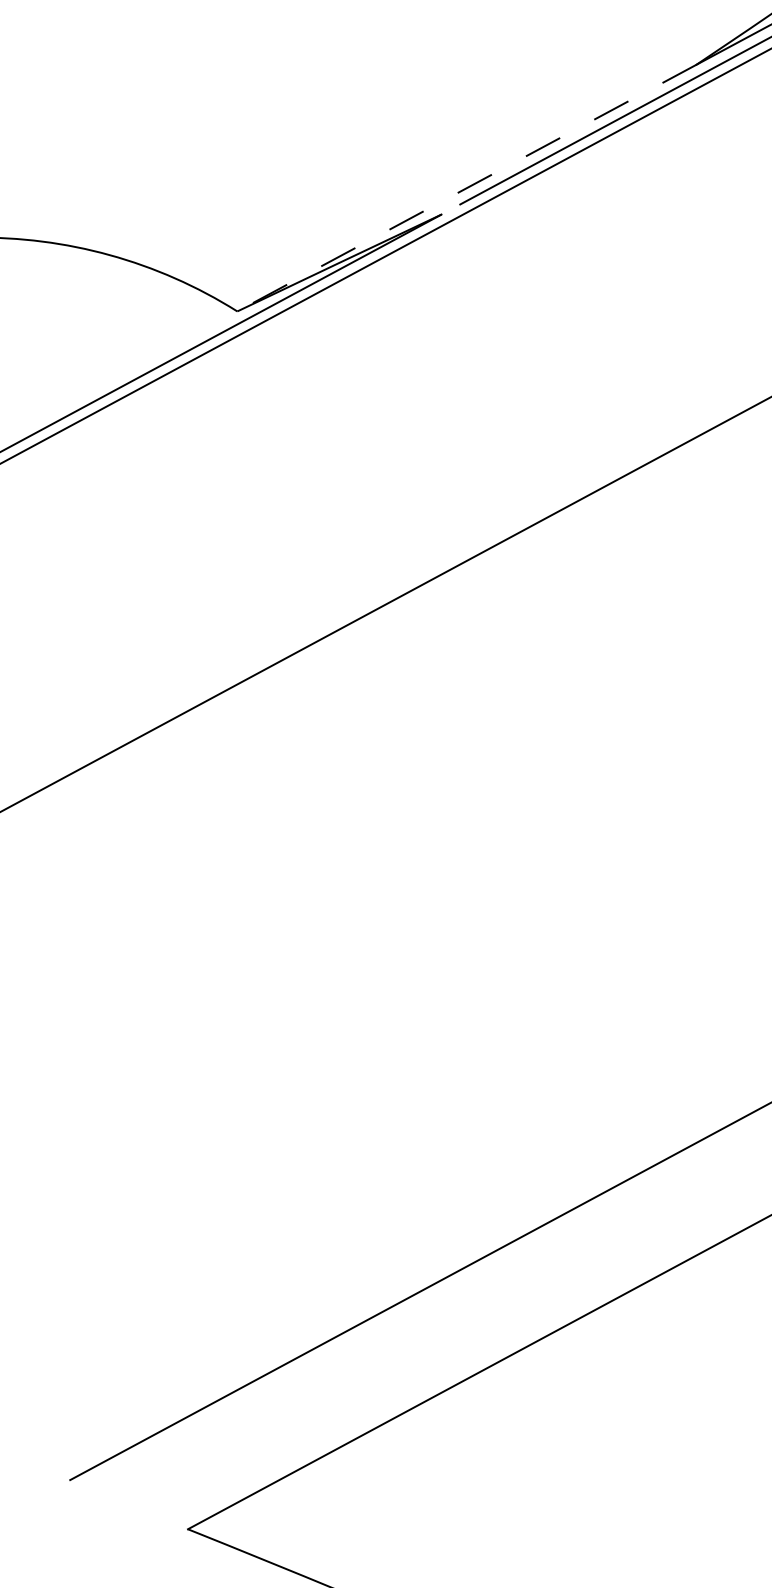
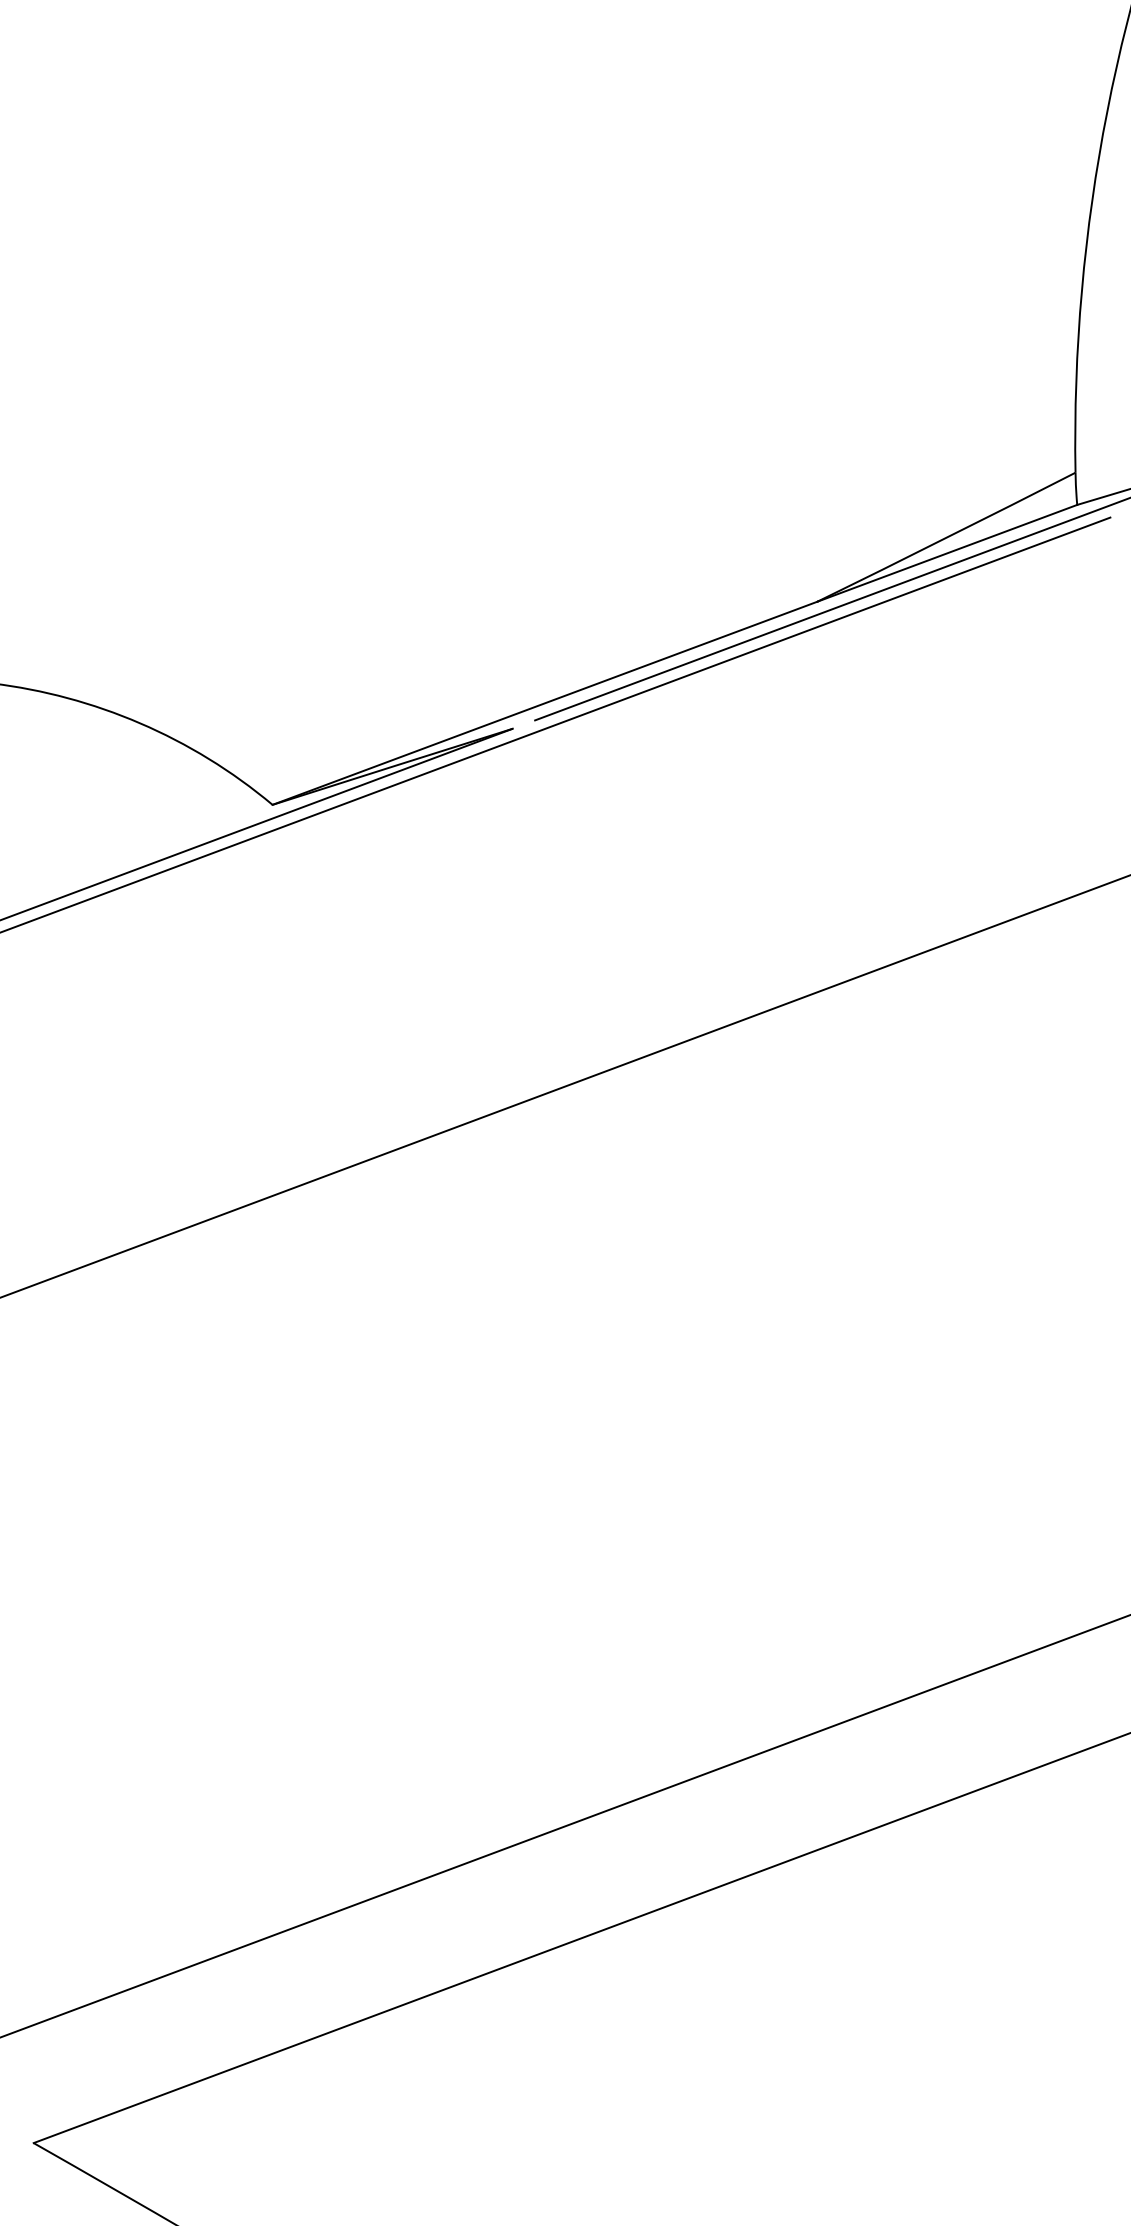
line: (467, 188) -> (545, 703), dashed -> solid

